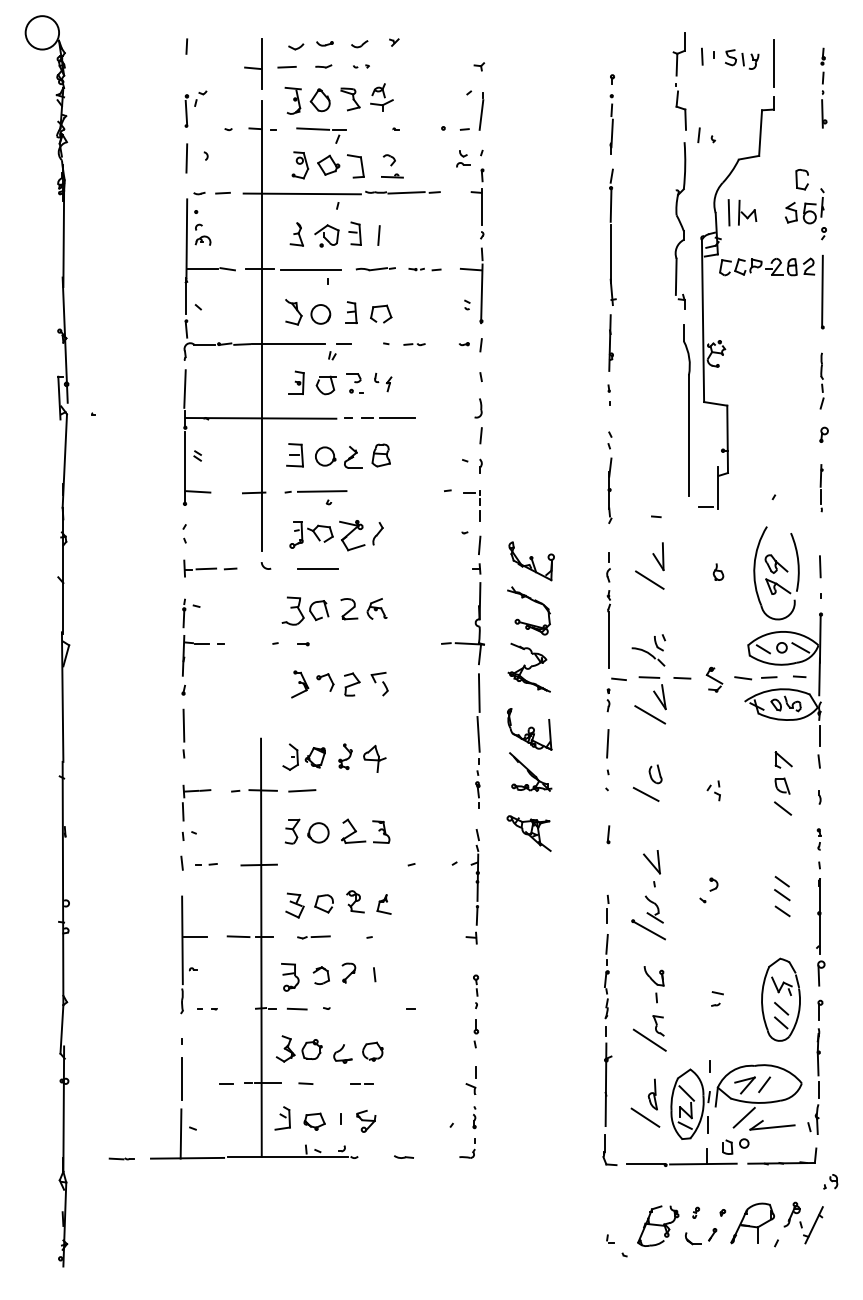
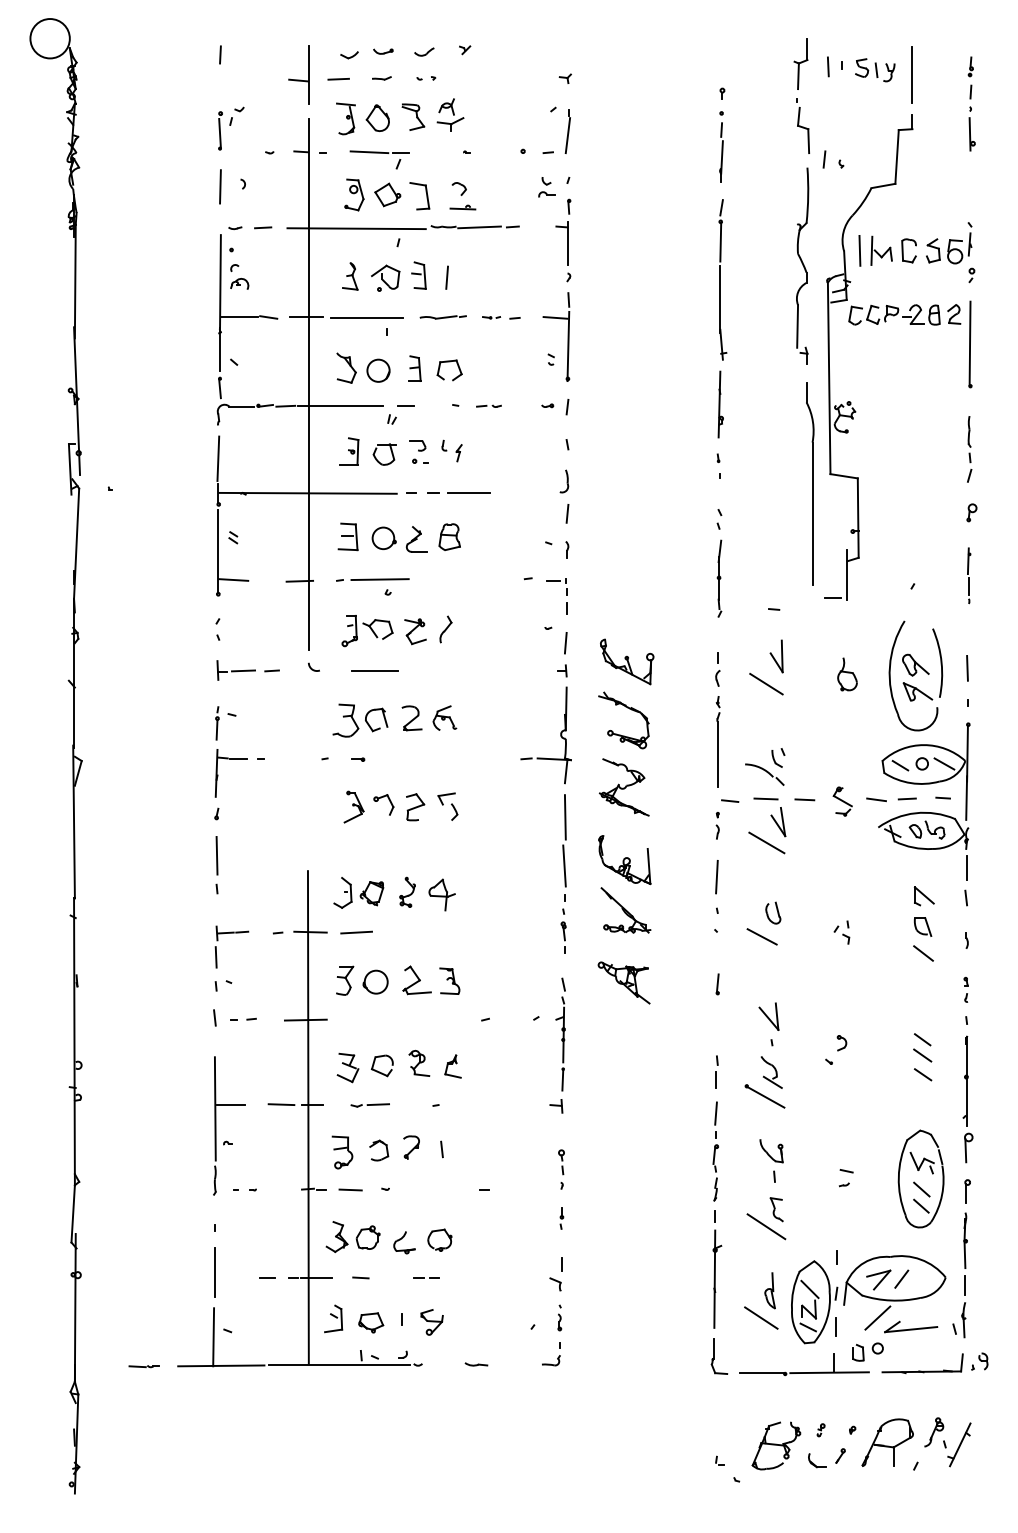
part: (801, 179) -> (908, 250), moved
part: (352, 535) -> (415, 631), size x0.71
part: (718, 571) -> (847, 674), size x1.67
part: (476, 1033) -> (561, 1218), size x0.62
part: (830, 1181) -> (979, 1361), moved

